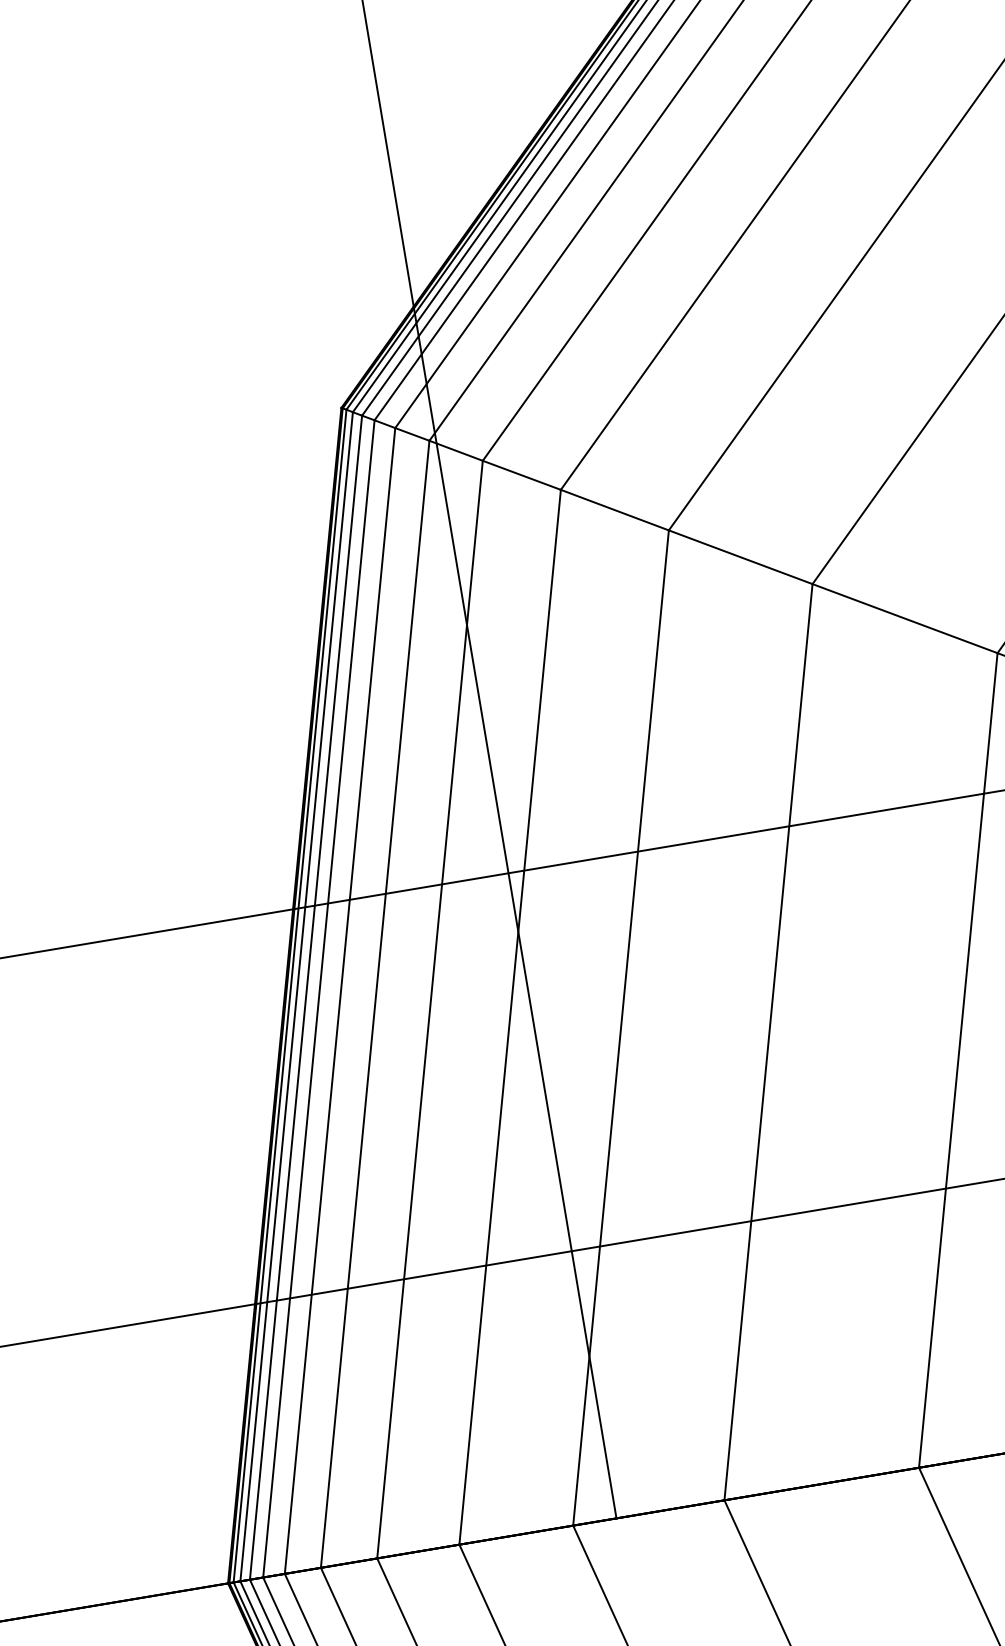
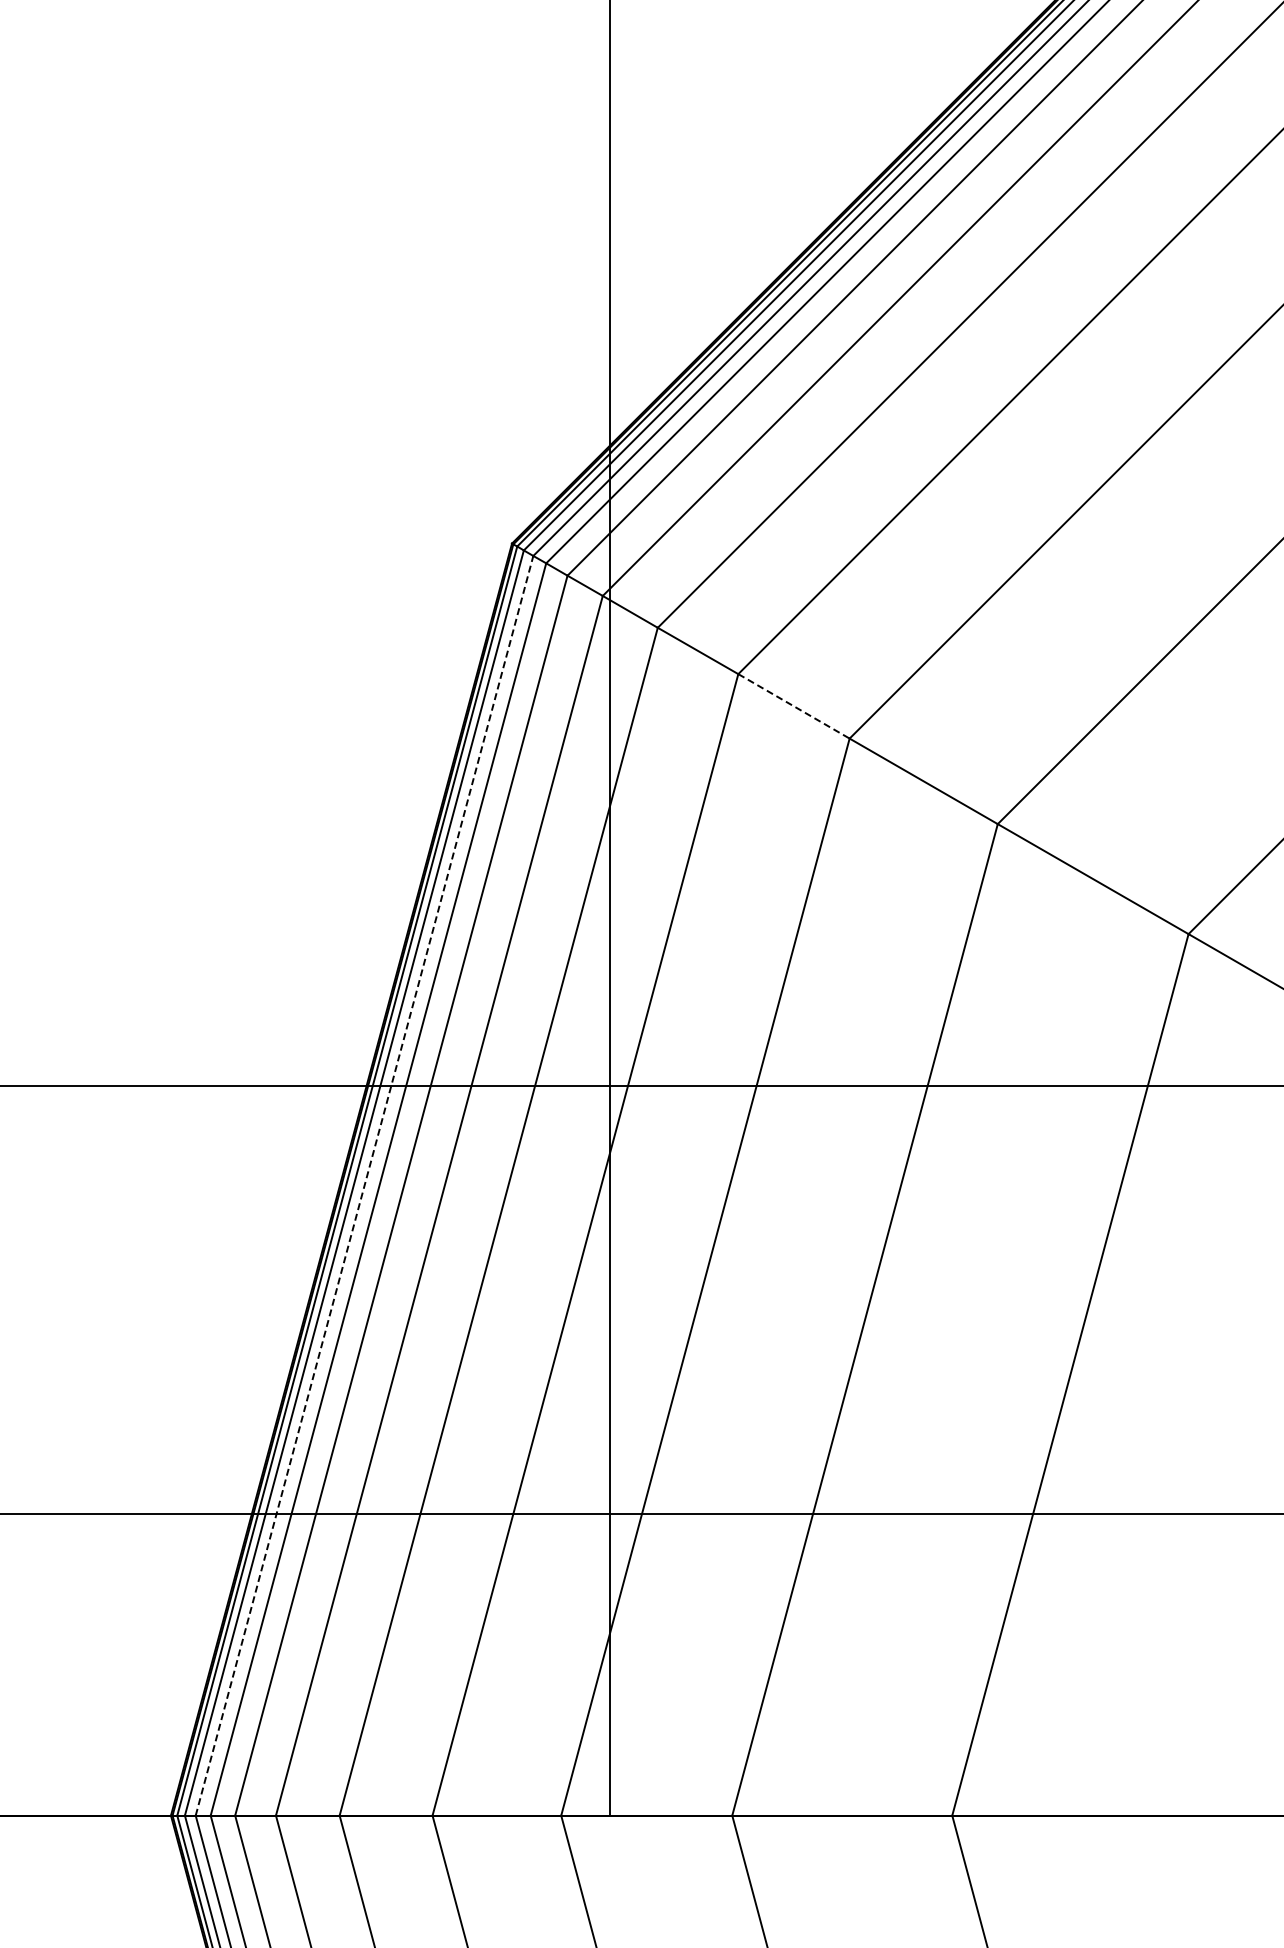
line: (615, 510) -> (794, 706), solid -> dashed
line: (305, 997) -> (364, 1185), solid -> dashed

